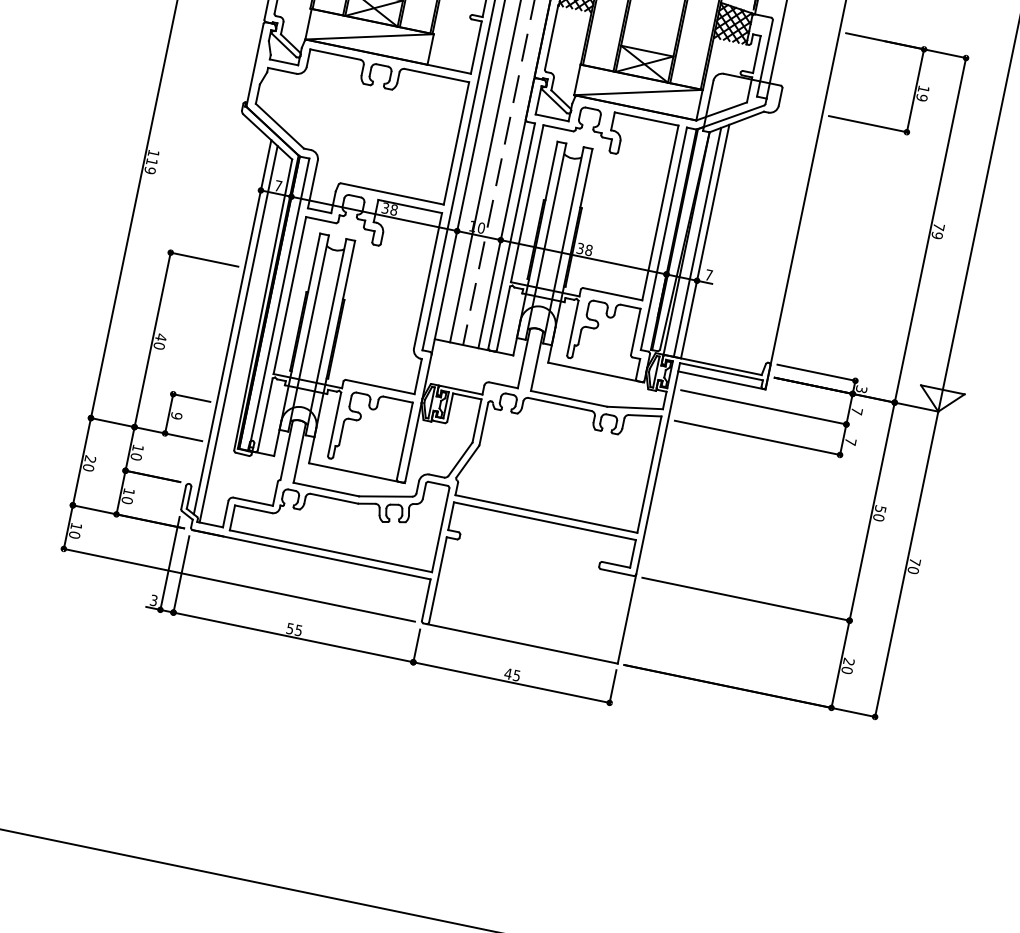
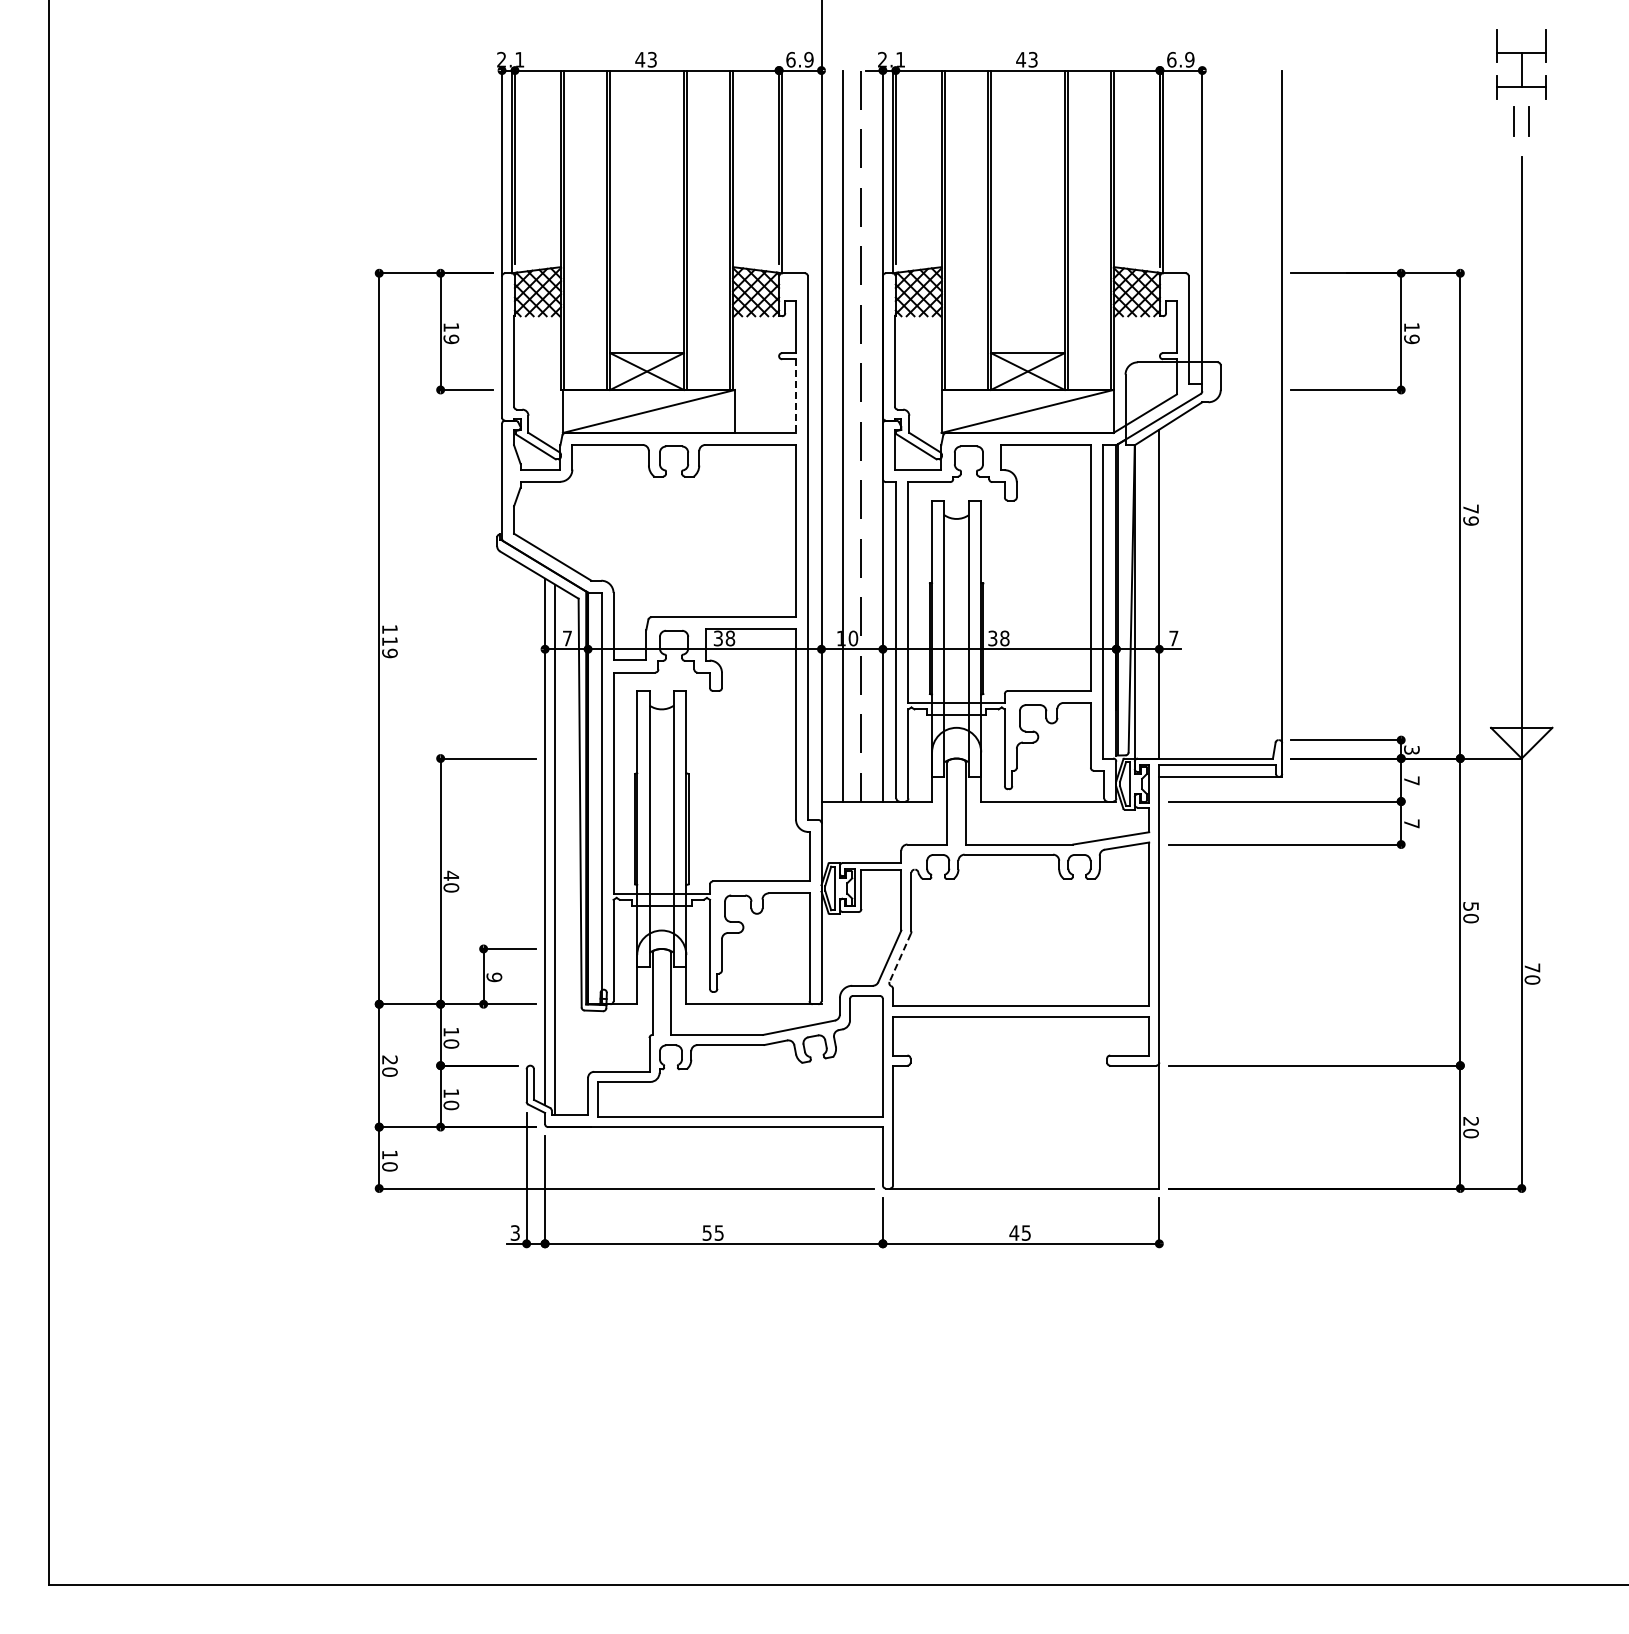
line: (476, 47) -> (796, 396), solid -> dashed
line: (697, 242) -> (1149, 597), removed
line: (467, 462) -> (900, 958), solid -> dashed

